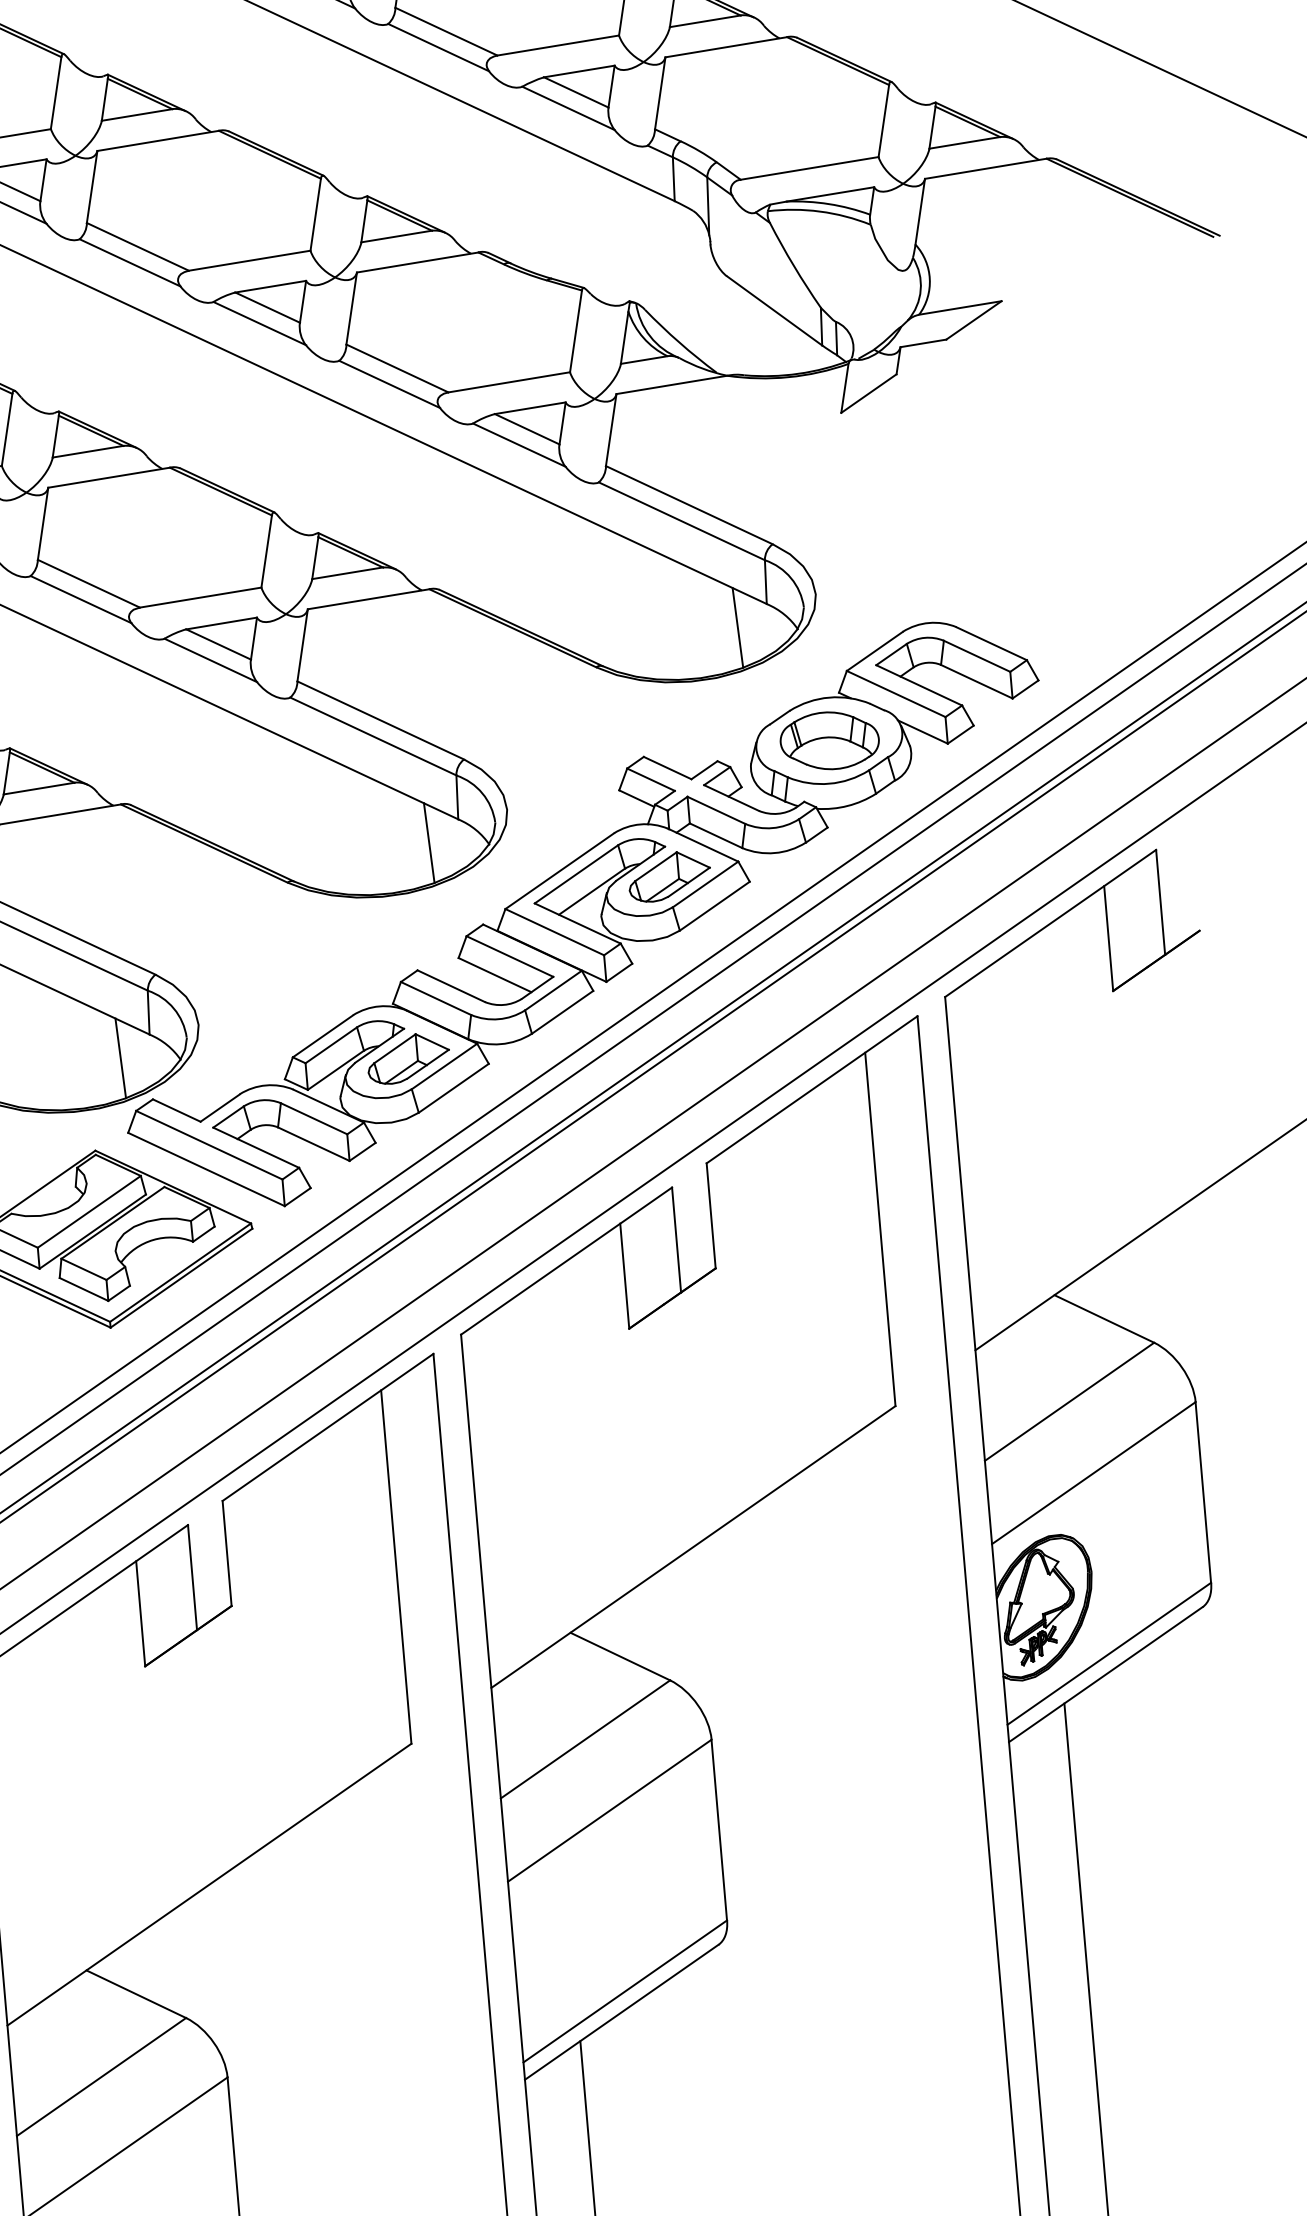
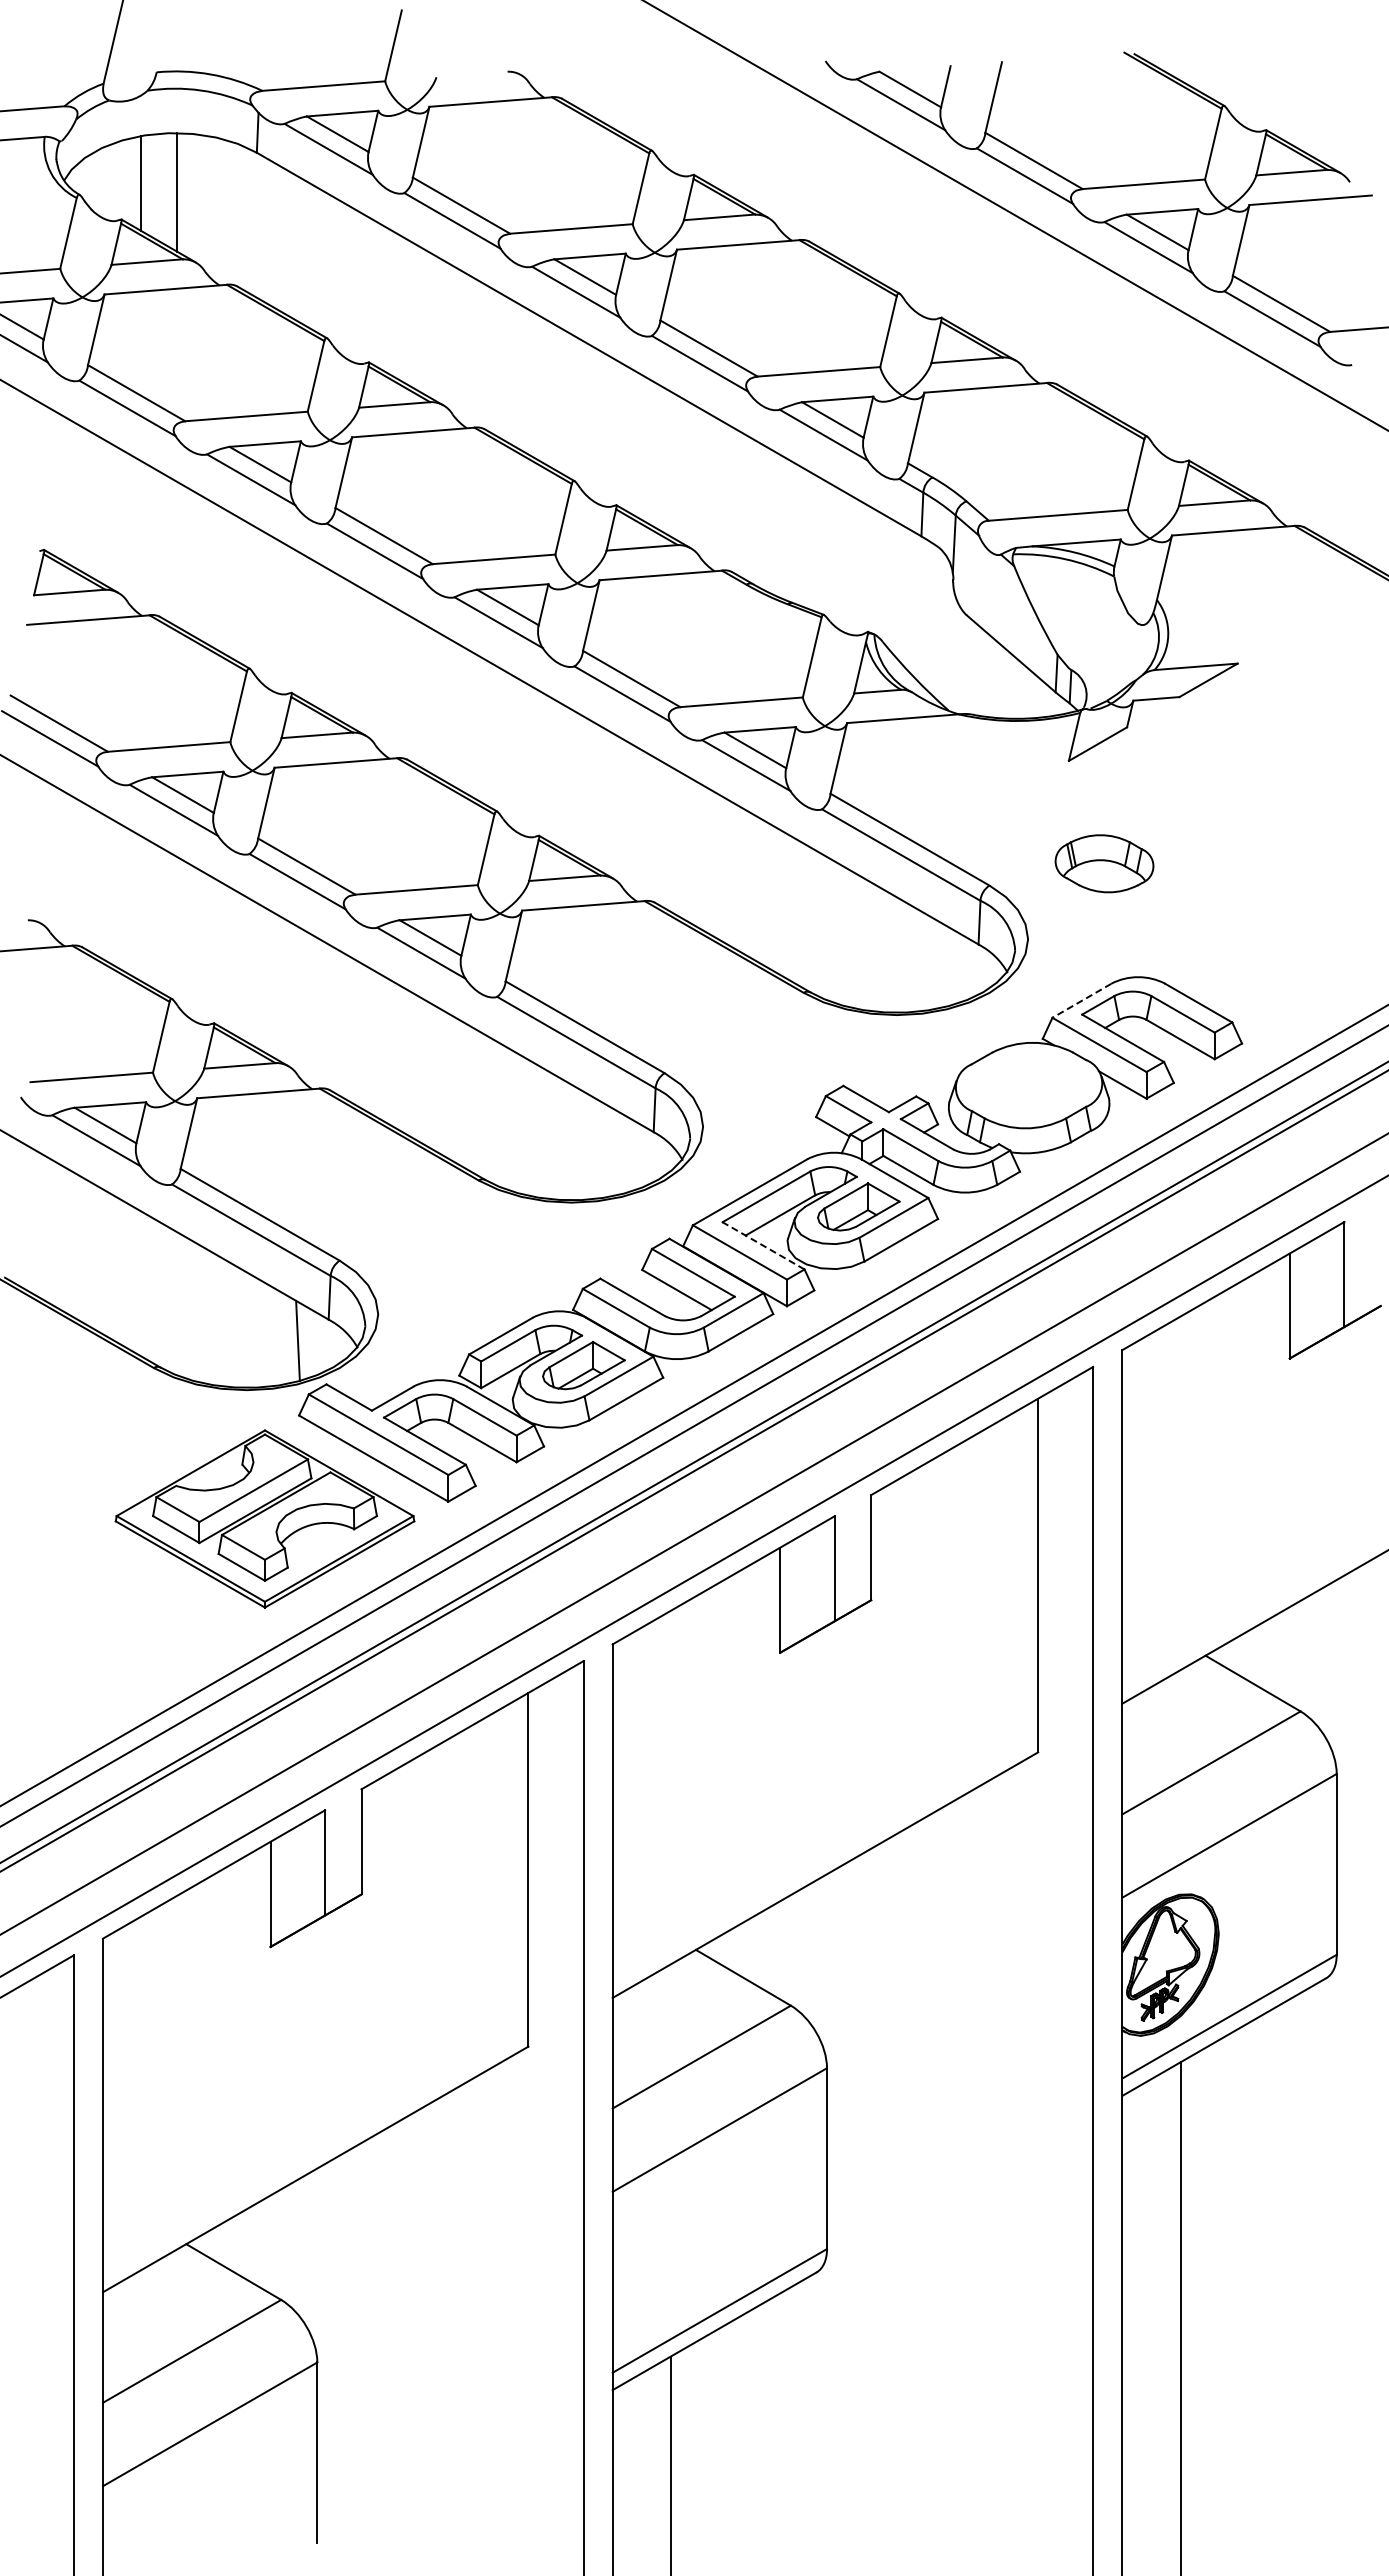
line: (737, 627) -> (947, 965), removed
line: (874, 651) -> (1081, 1000), solid -> dashed
part: (829, 740) -> (1104, 863), moved
line: (428, 843) -> (622, 1153), removed
line: (577, 923) -> (763, 1245), solid -> dashed

